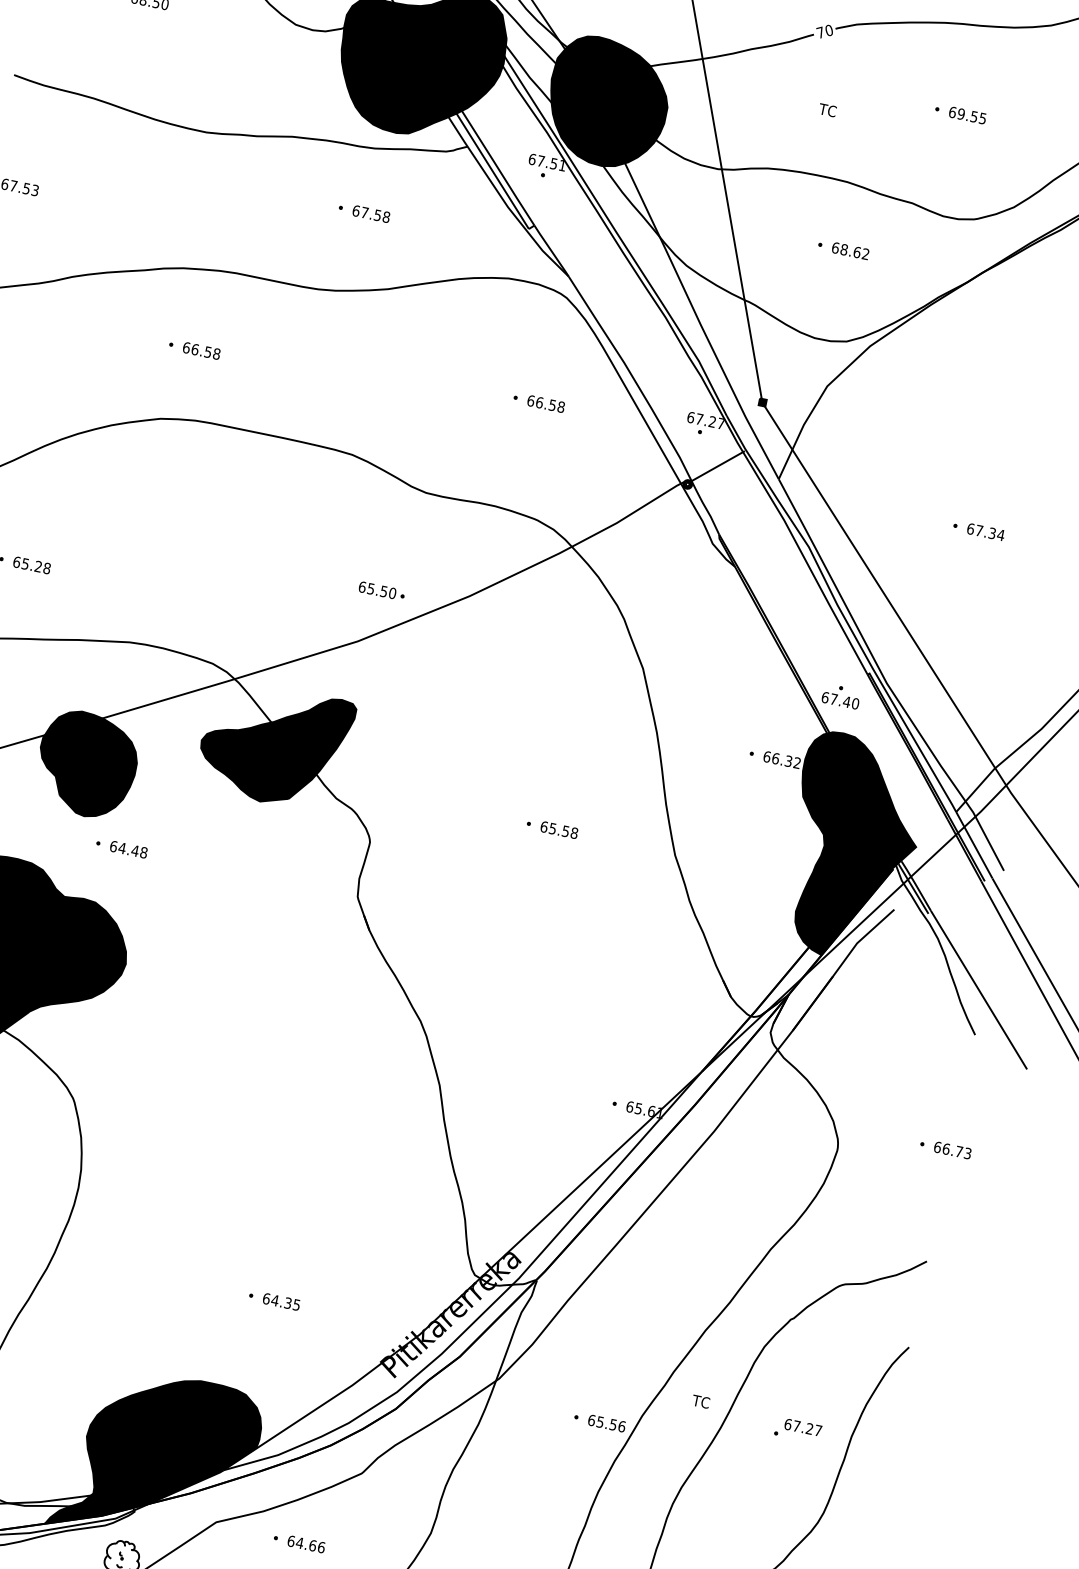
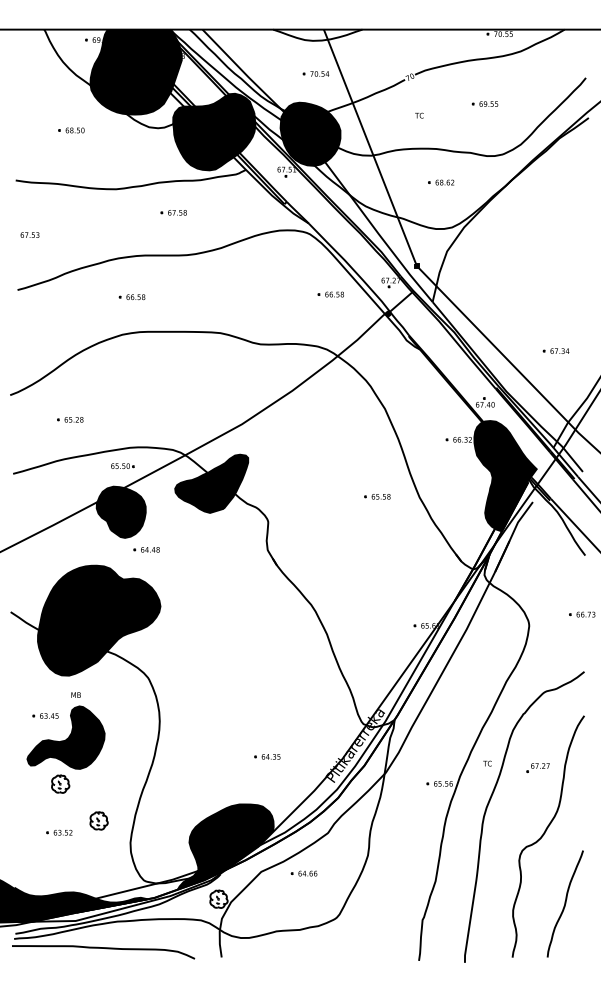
part: (363, 211) -> (173, 212), moved
part: (538, 402) -> (330, 294), moved
part: (977, 529) -> (555, 350), moved
part: (381, 589) -> (122, 465), moved
part: (552, 828) -> (377, 496), moved

